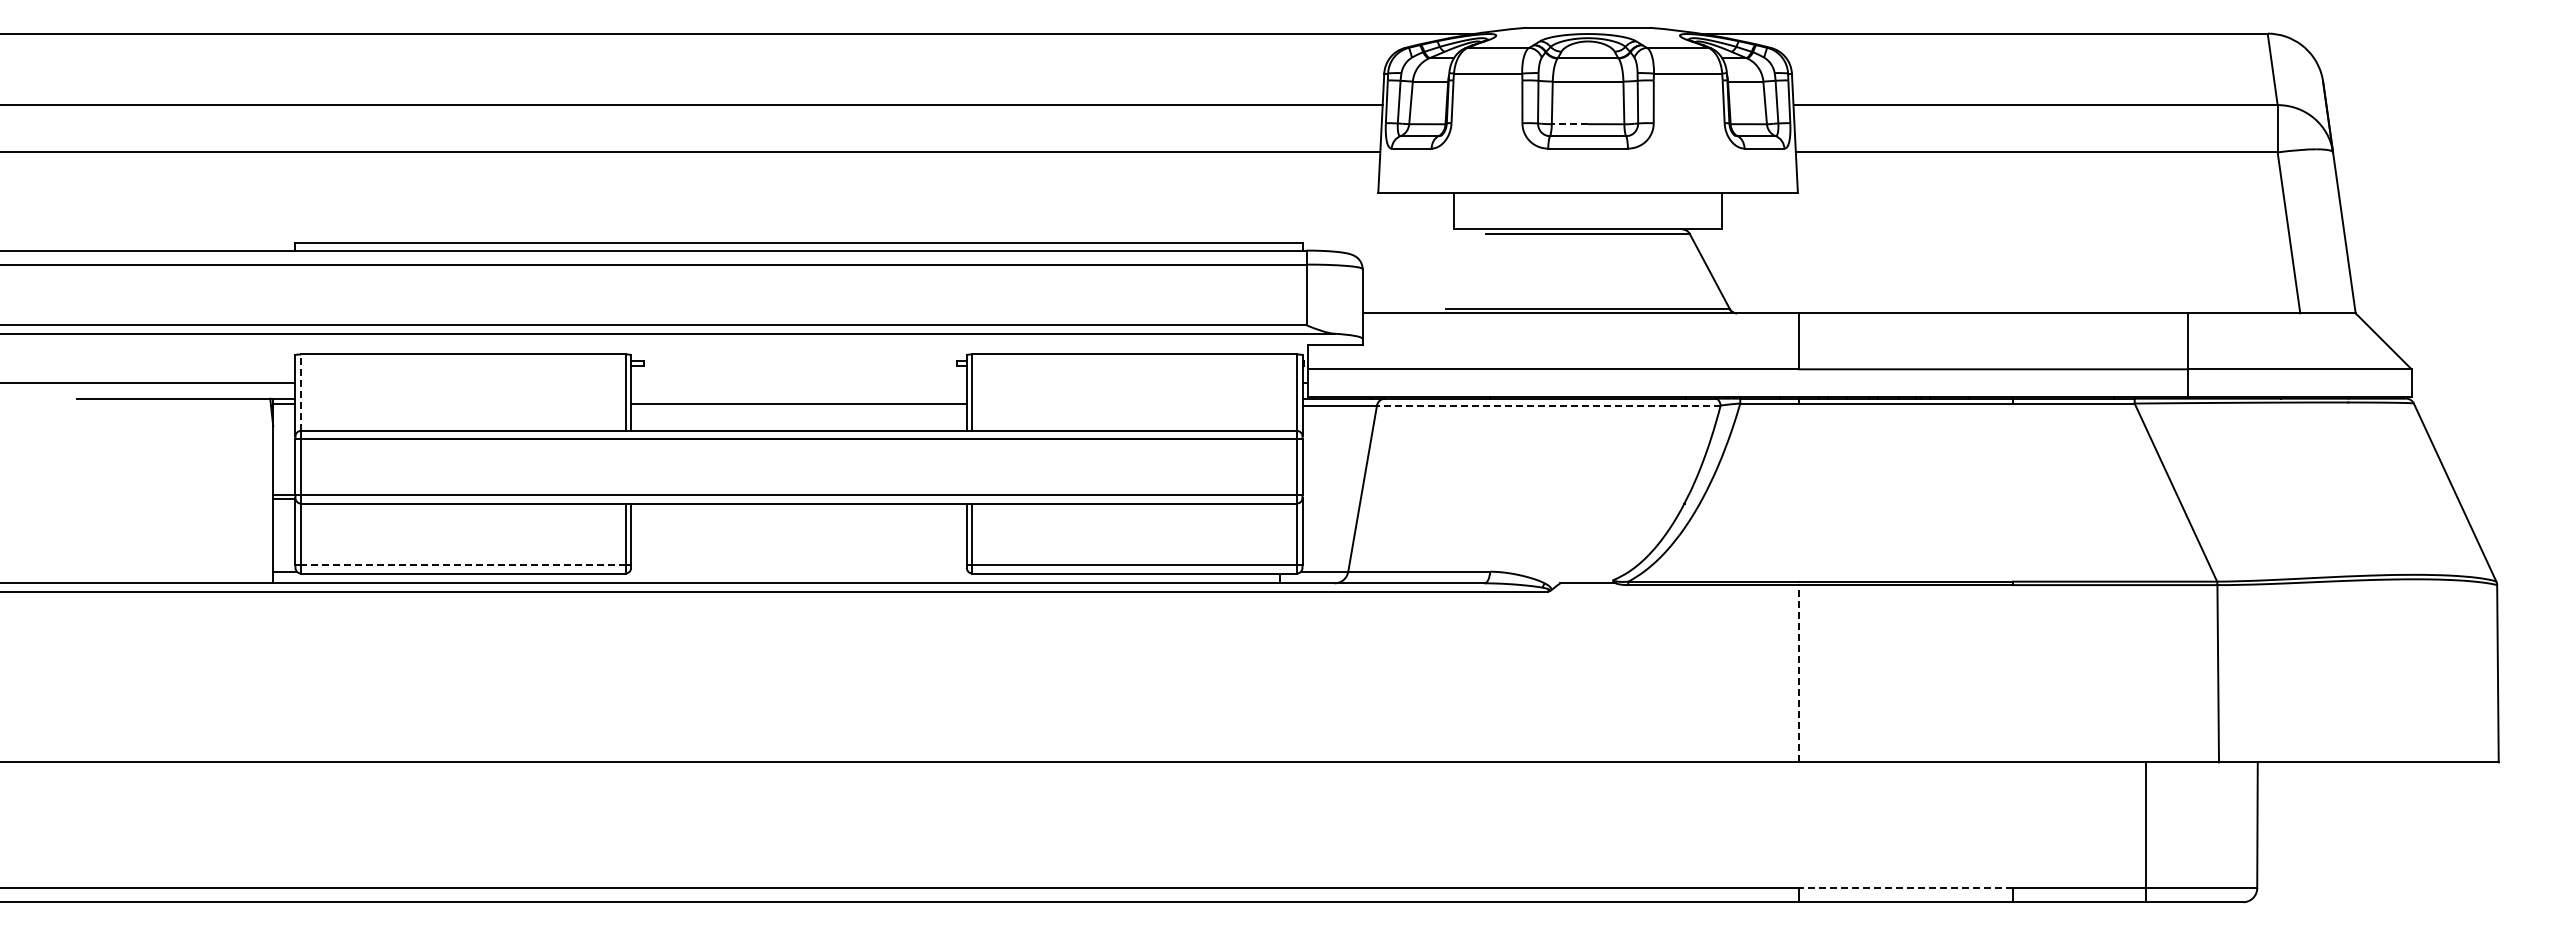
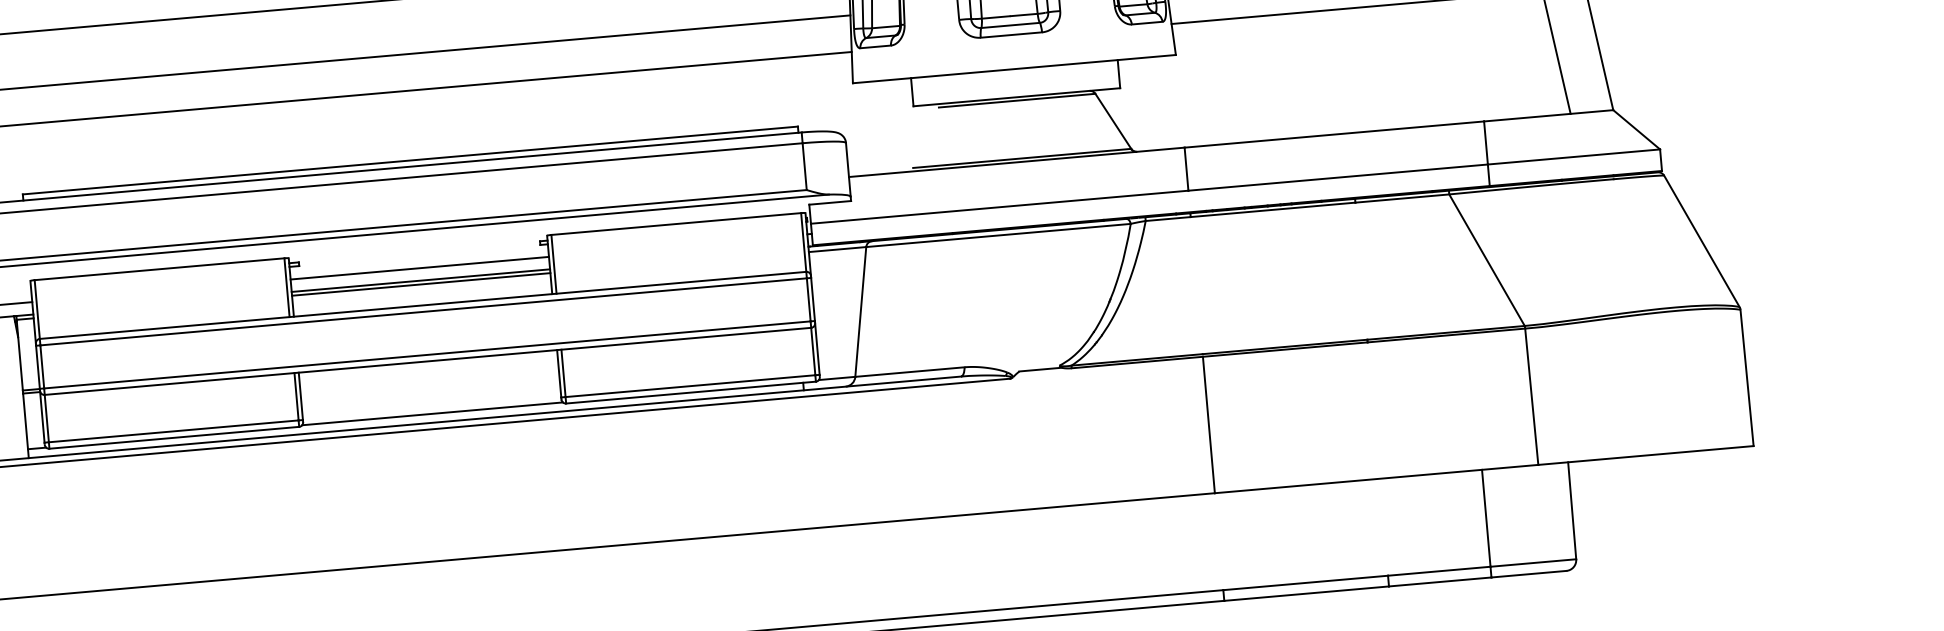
line: (1569, 124) -> (995, 17), dashed -> solid
line: (798, 382) -> (419, 268), added
line: (301, 392) -> (37, 309), dashed -> solid
line: (798, 398) -> (420, 280), added
line: (1548, 405) -> (998, 235), dashed -> solid
line: (462, 565) -> (173, 431), dashed -> solid
line: (798, 571) -> (432, 413), added
line: (1798, 673) -> (1208, 424), dashed -> solid
line: (1905, 888) -> (1305, 583), dashed -> solid

